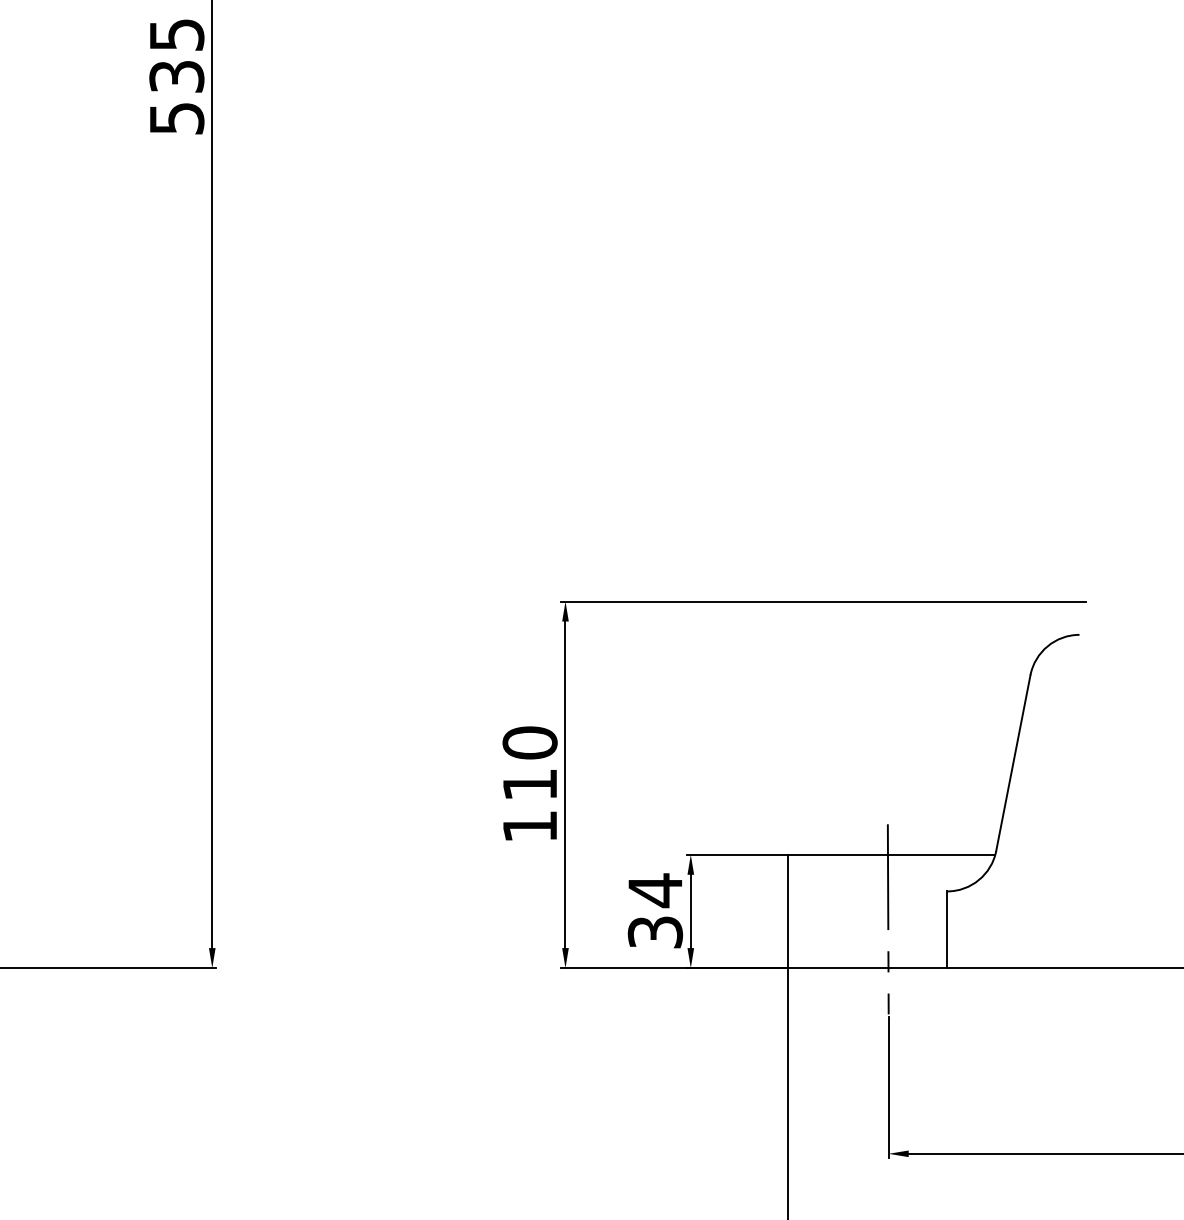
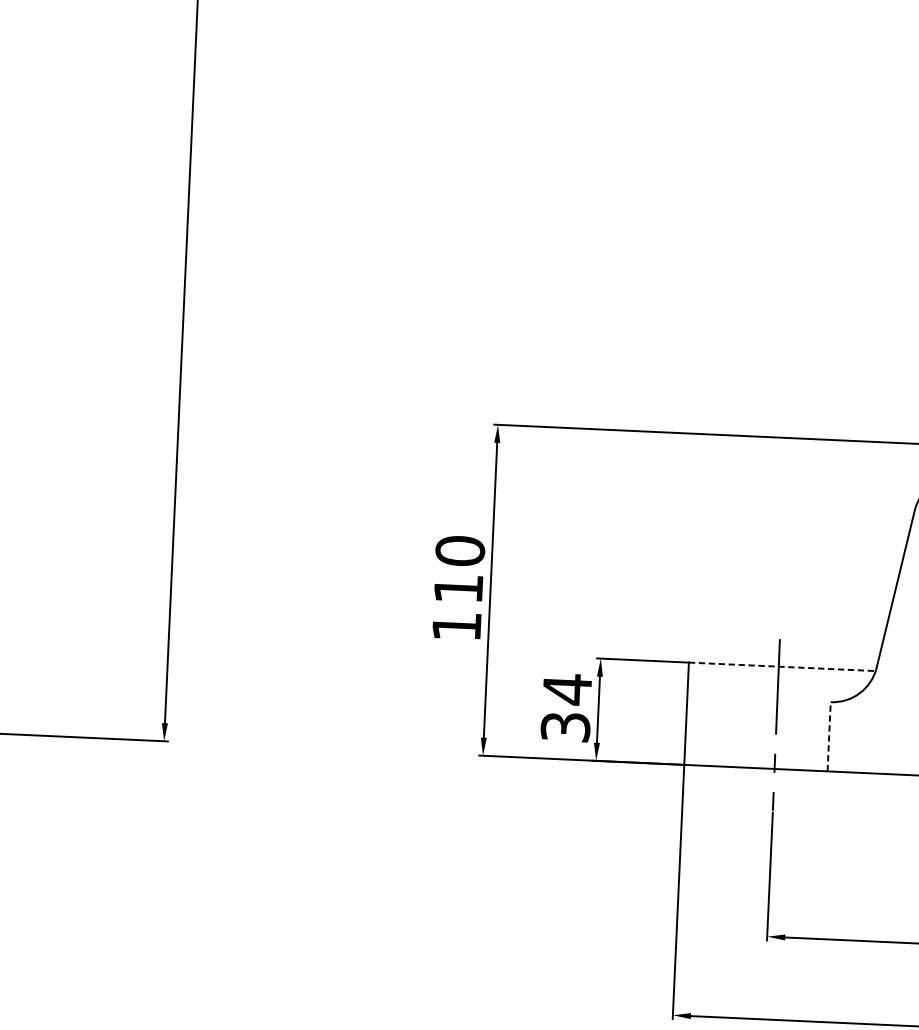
line: (892, 854) -> (782, 666), solid -> dashed
line: (947, 929) -> (829, 736), solid -> dashed

